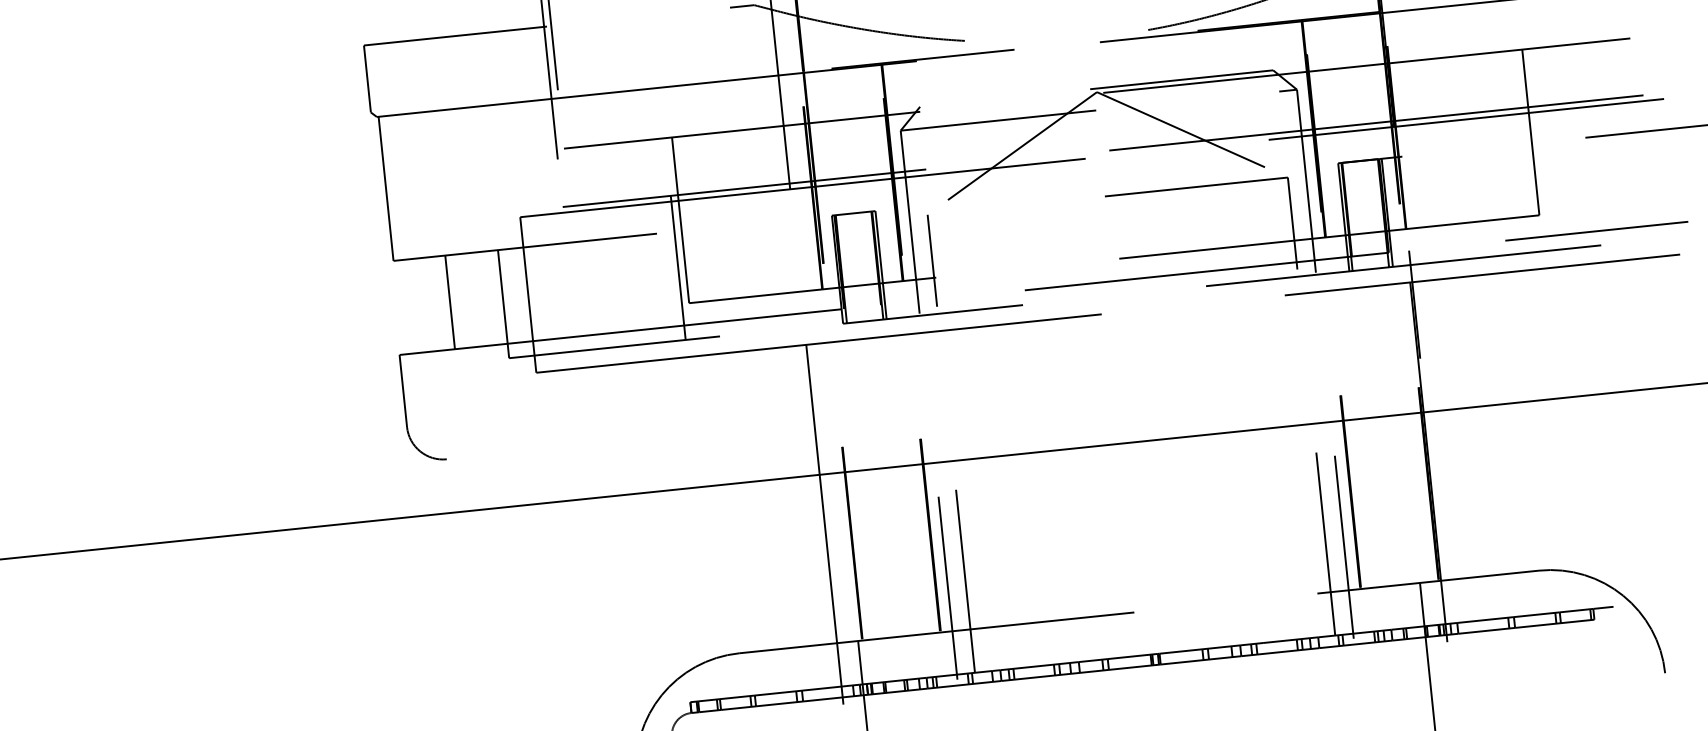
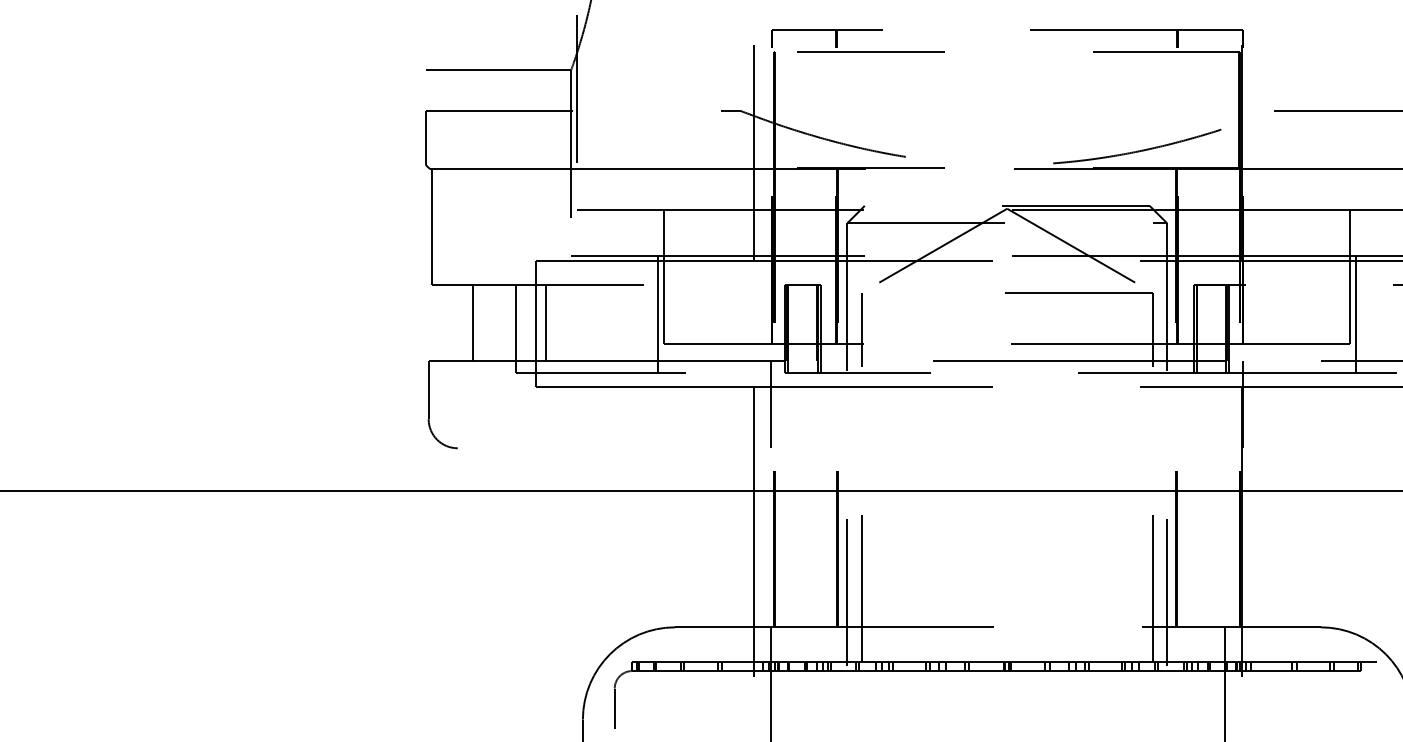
line: (1543, 178) -> (1356, 314), added
line: (539, 293) -> (545, 323), added
line: (829, 364) -> (771, 404), added

